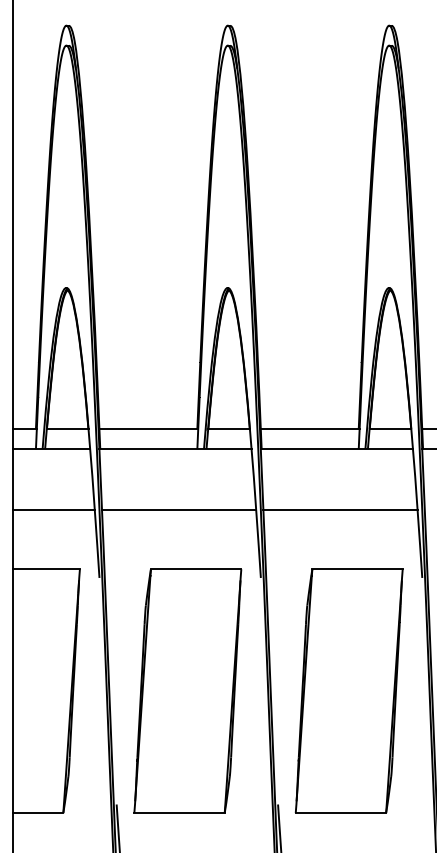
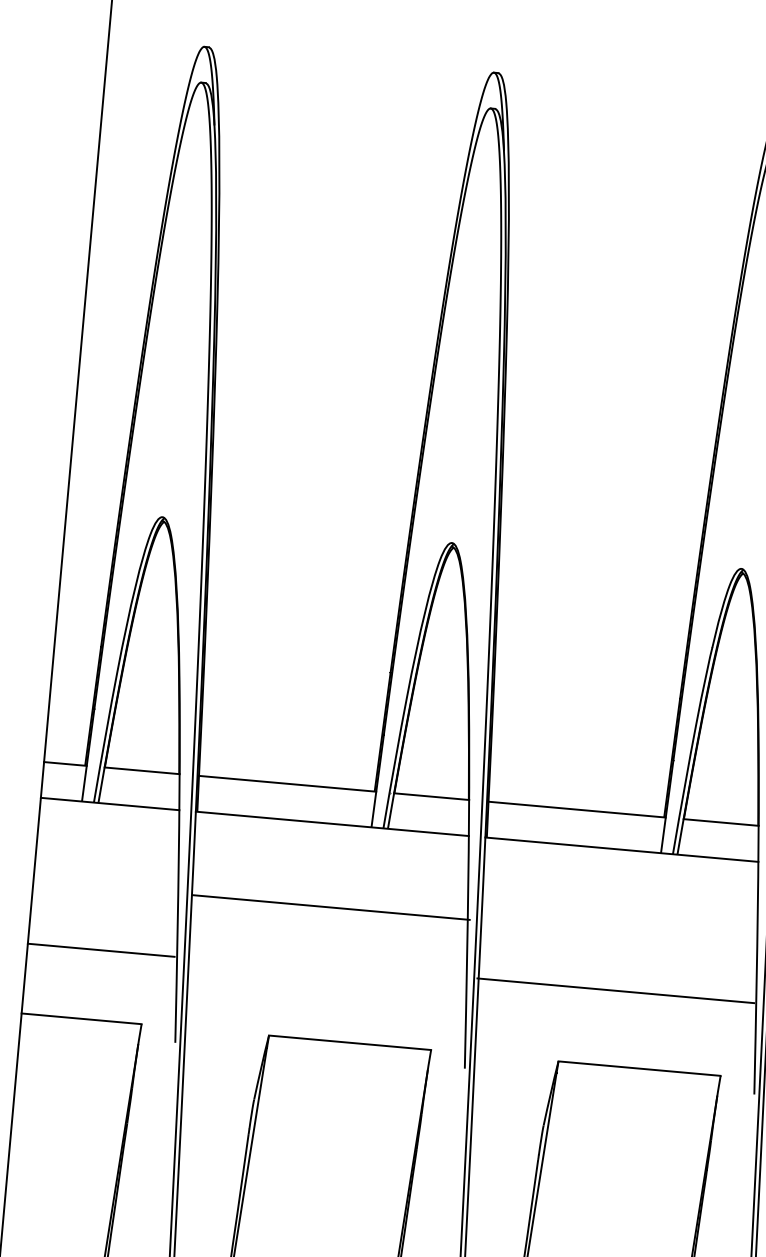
line: (53, 510) -> (100, 950), moved
line: (179, 510) -> (332, 907), moved
line: (340, 510) -> (615, 990), moved

